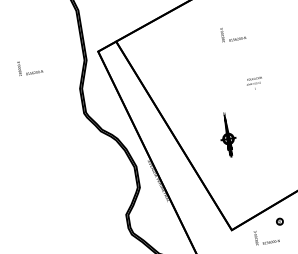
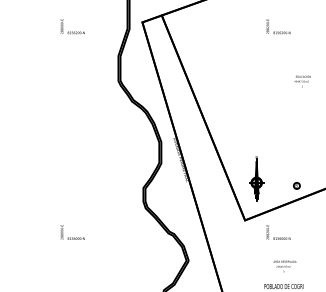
text: (254, 83) -> (302, 81), moved
part: (227, 134) -> (256, 178), moved
part: (279, 221) -> (296, 185), moved

